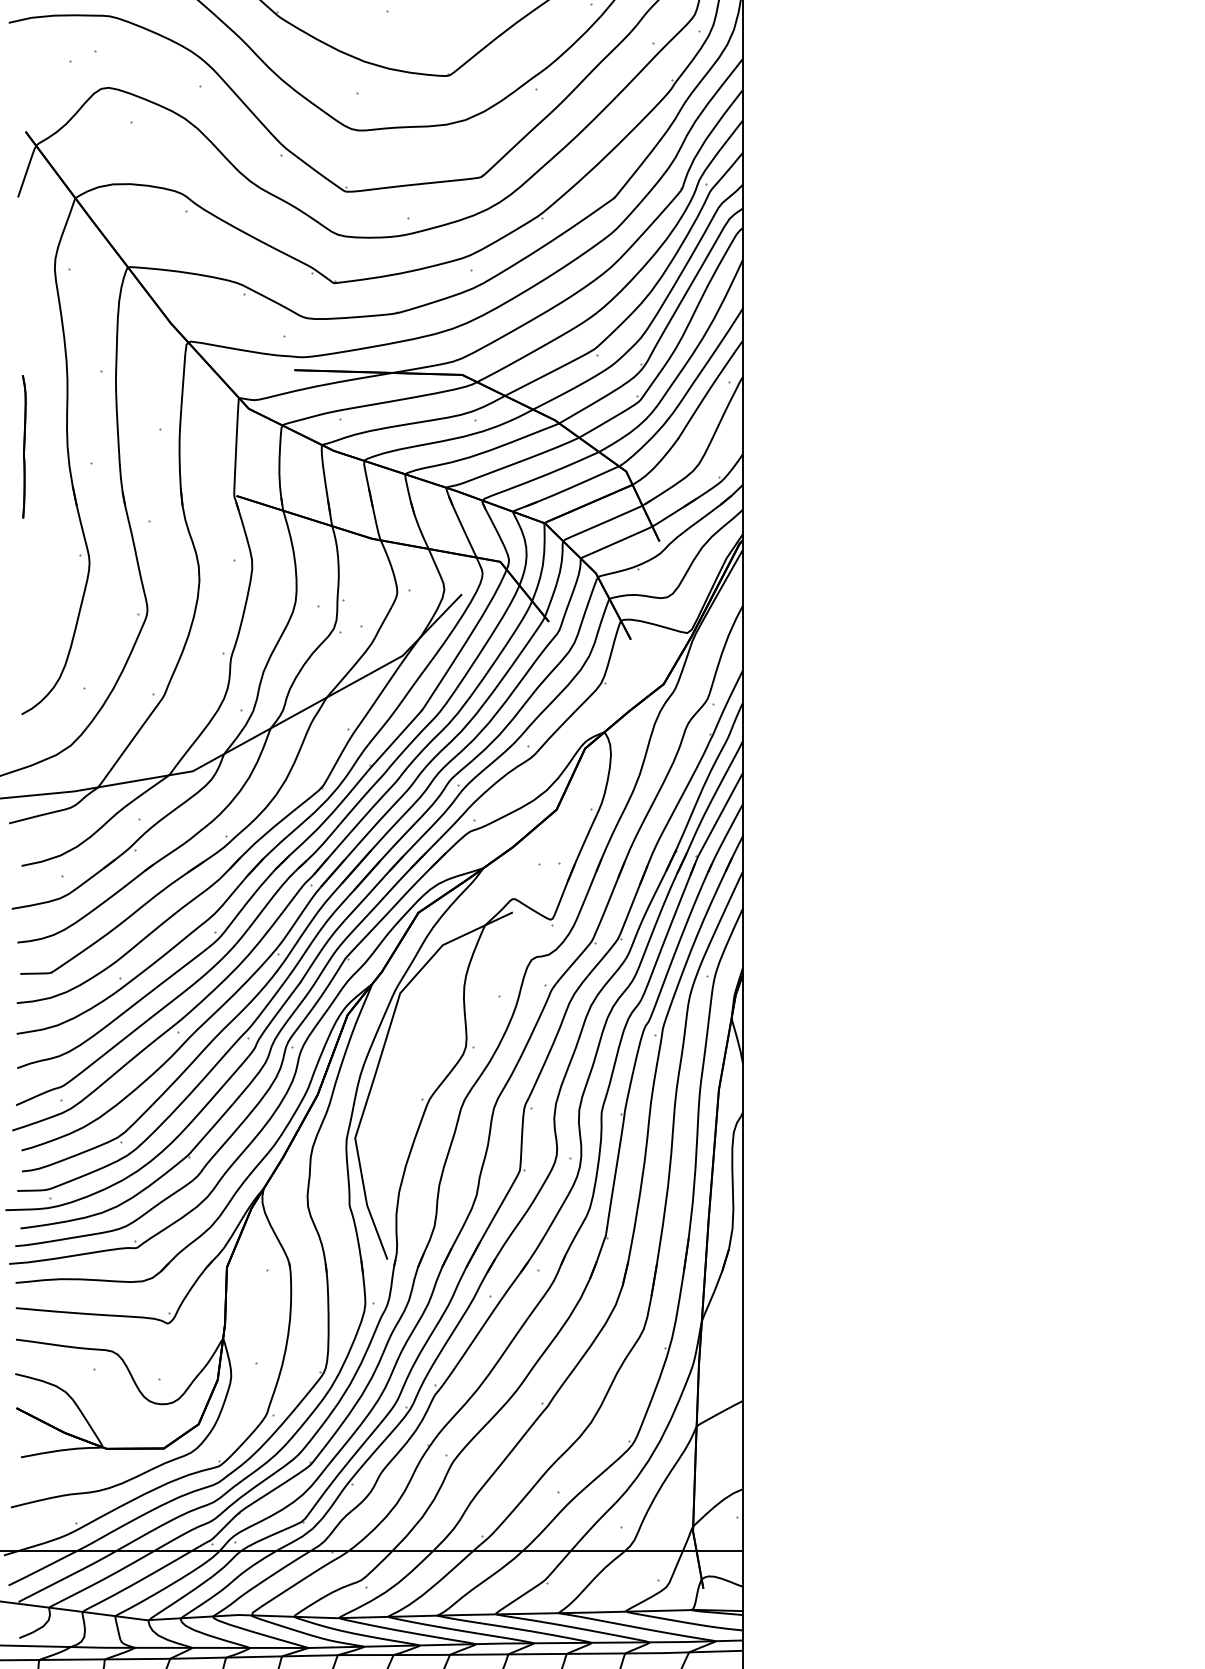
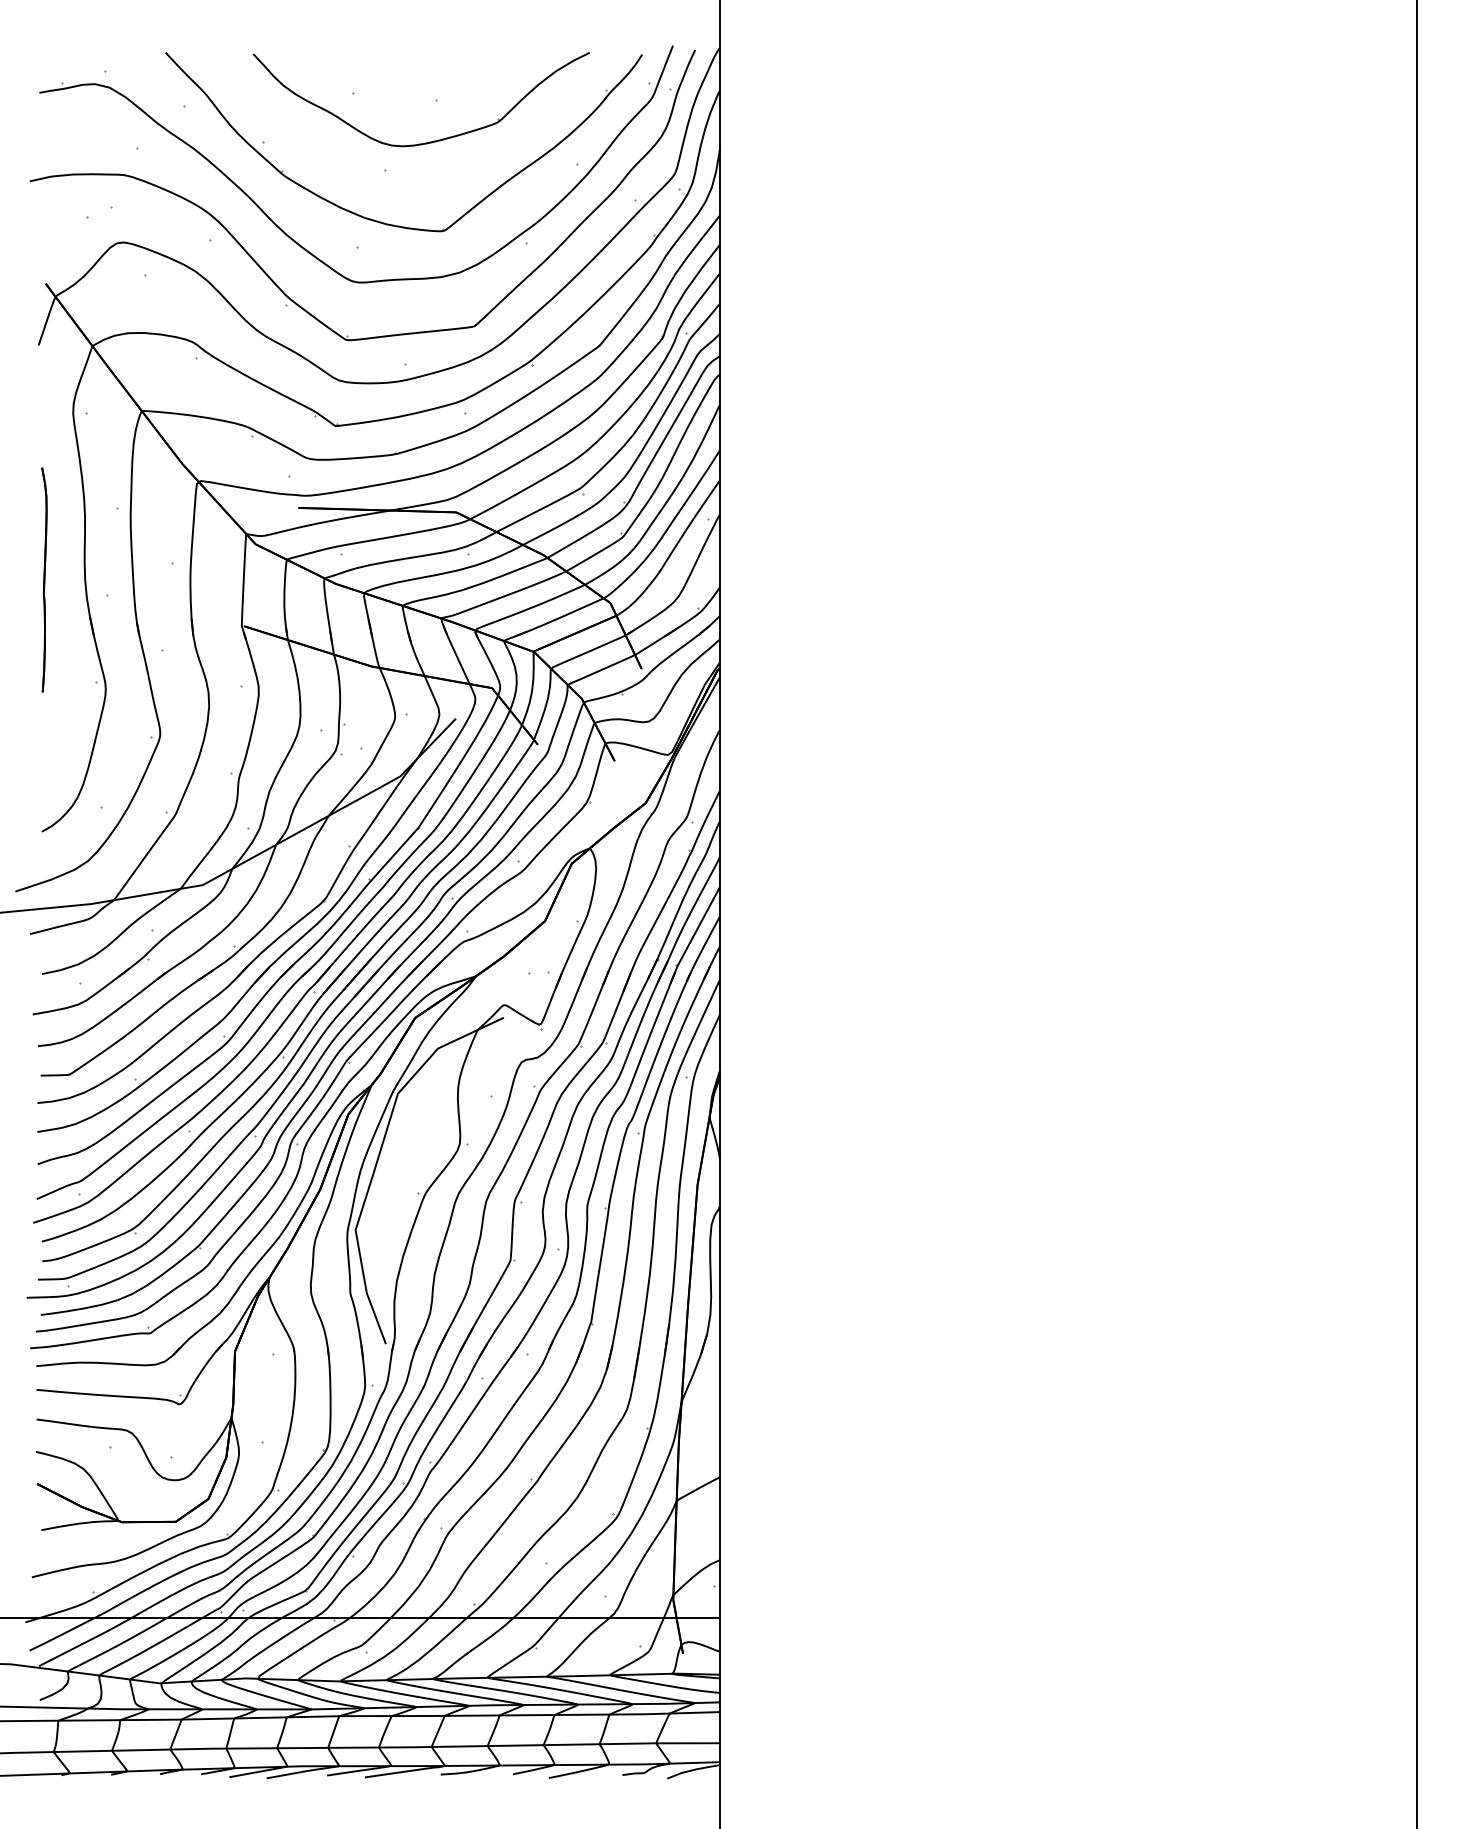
part: (24, 446) -> (44, 579), size x1.67

